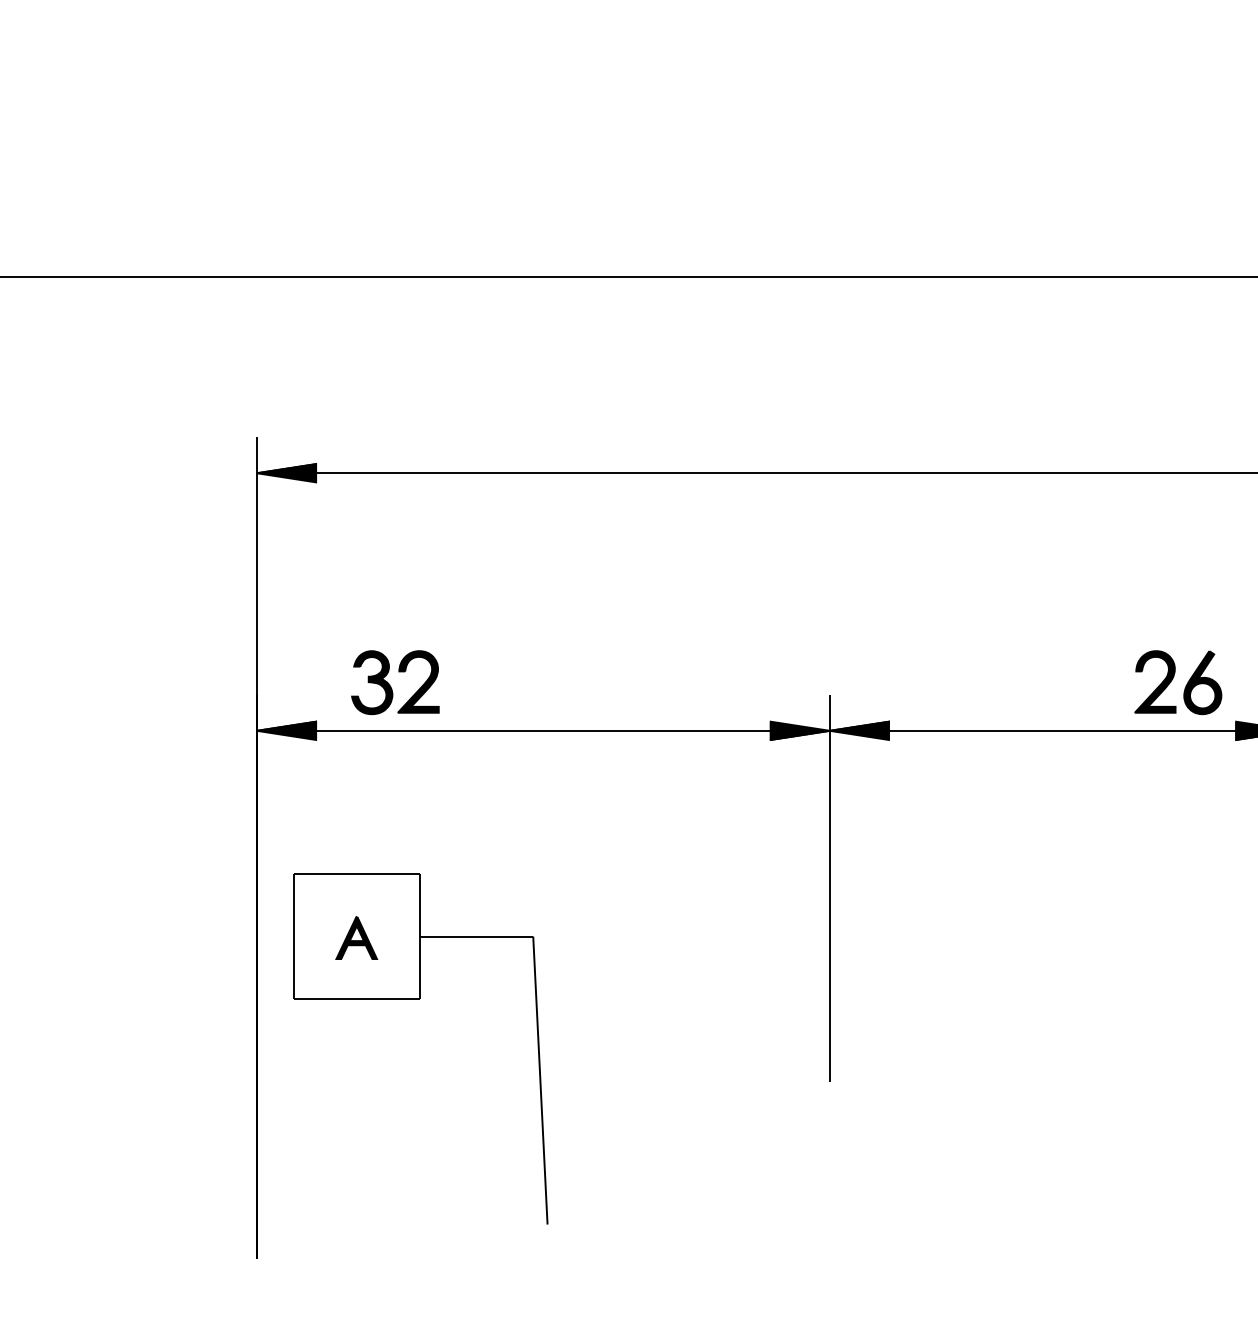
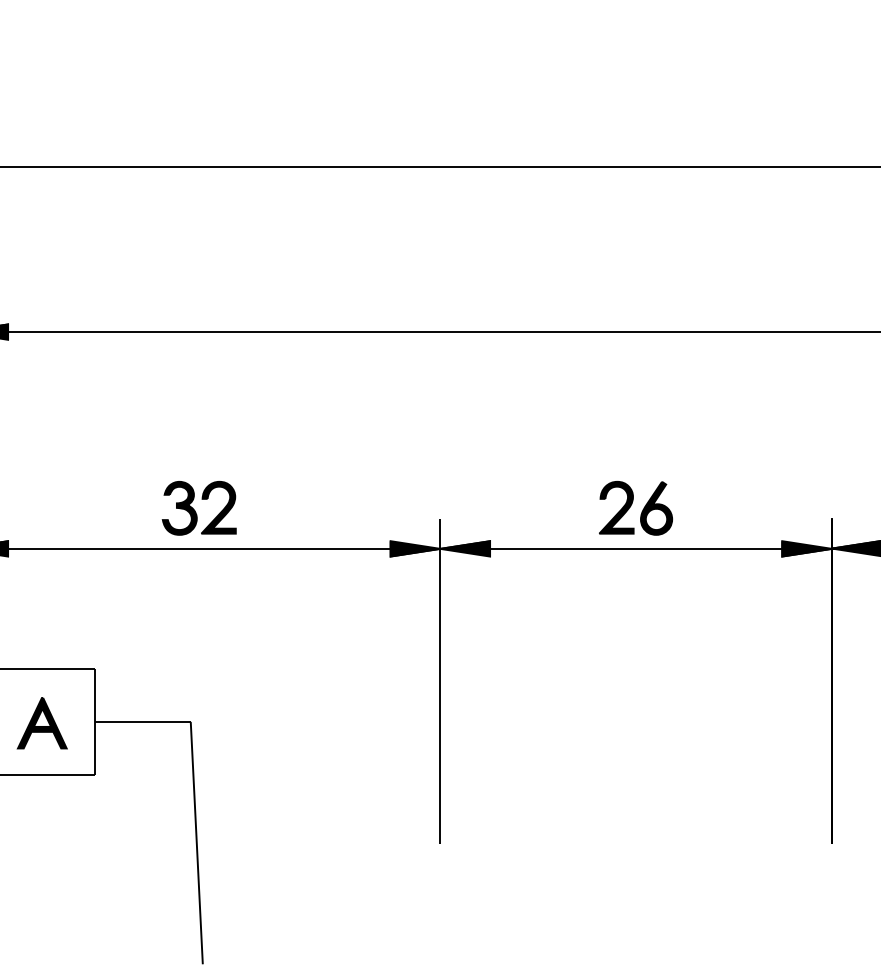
part: (1172, 680) -> (631, 506), moved
part: (395, 682) -> (199, 508), moved
part: (356, 937) -> (42, 722), size x1.43

